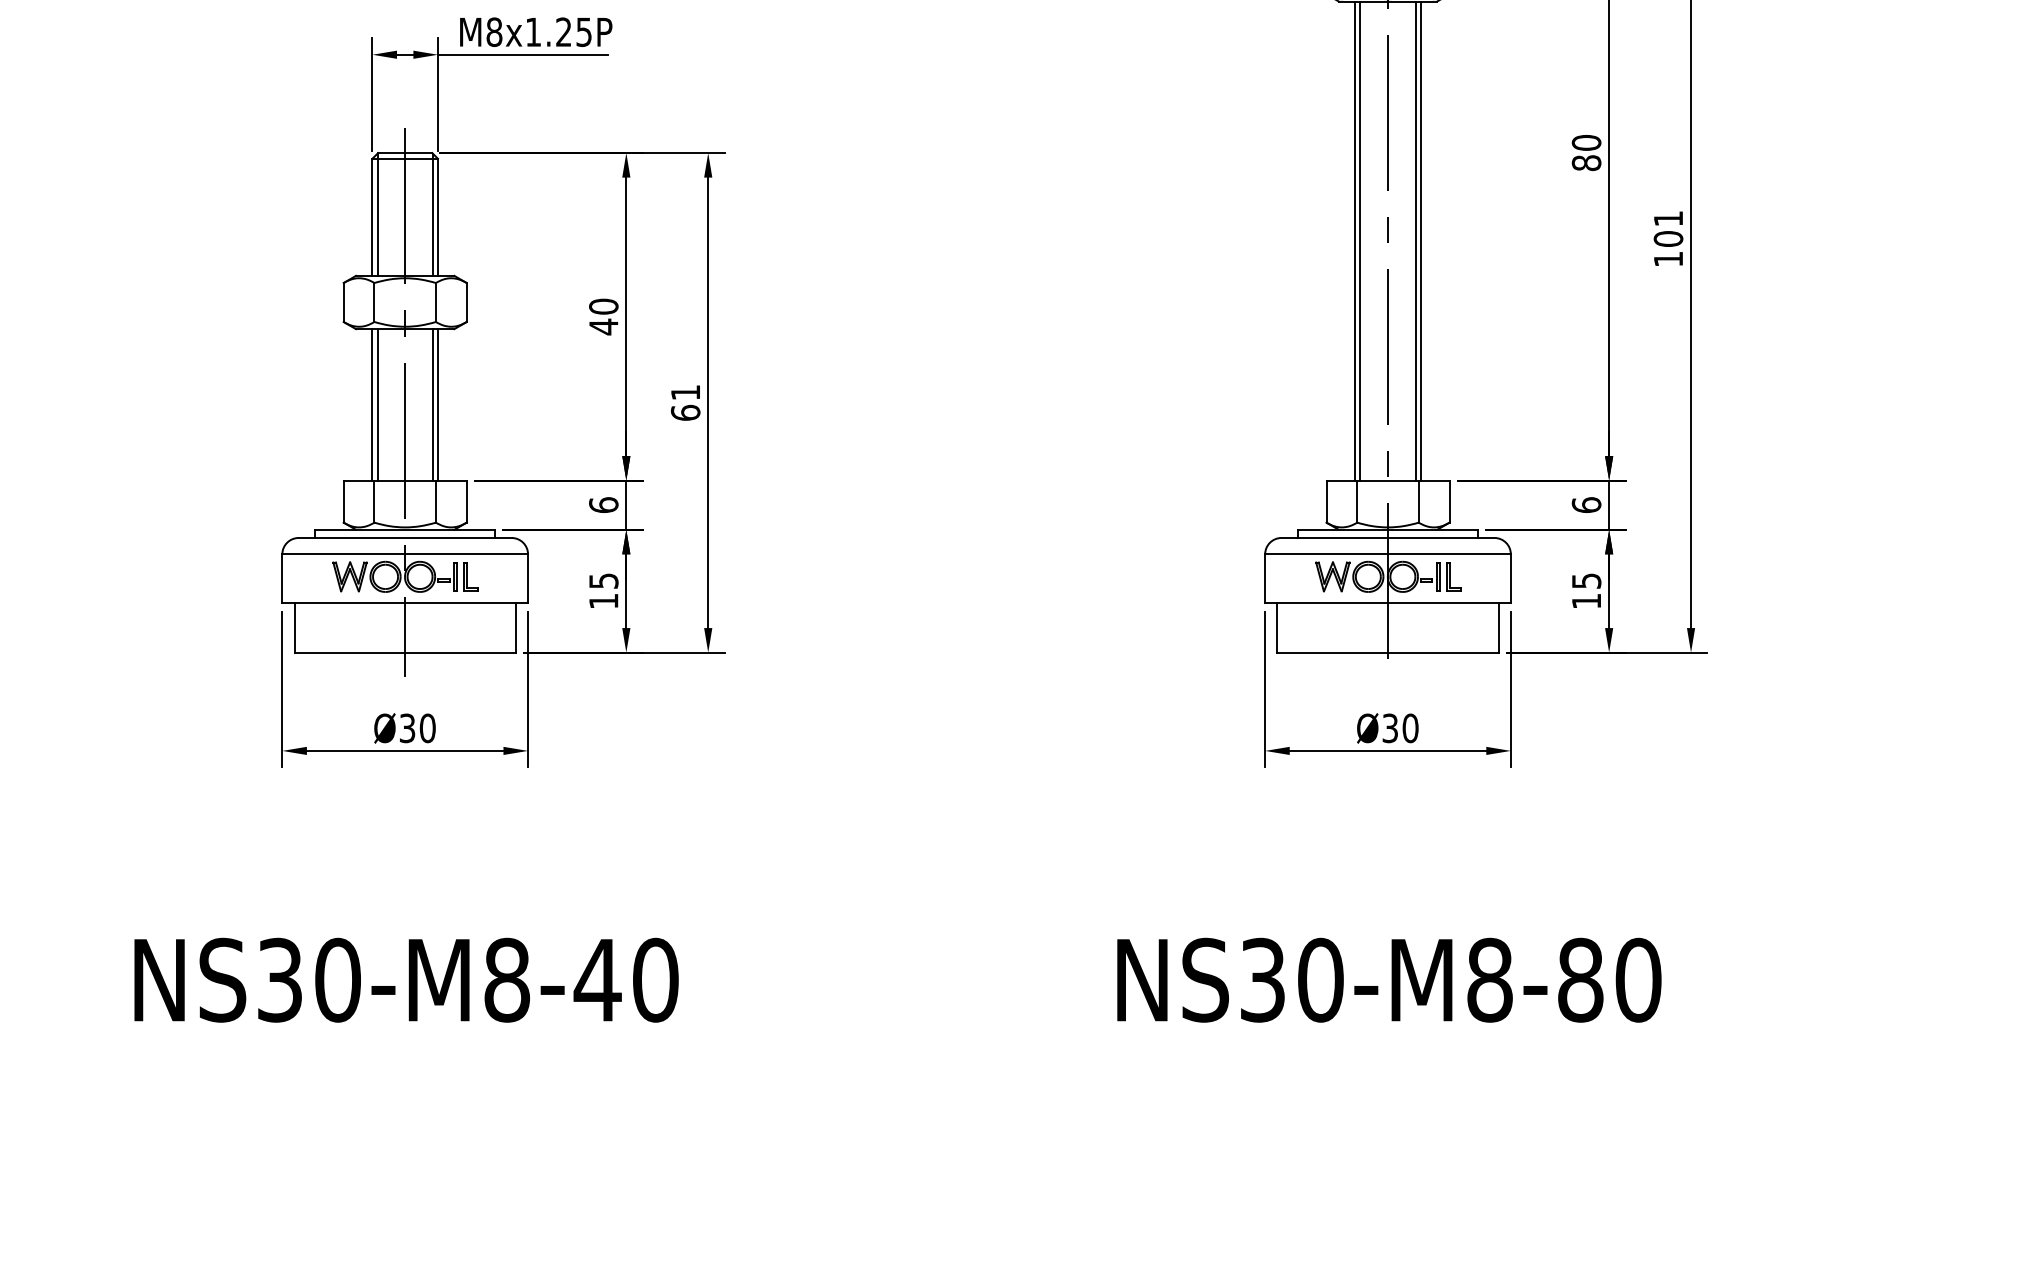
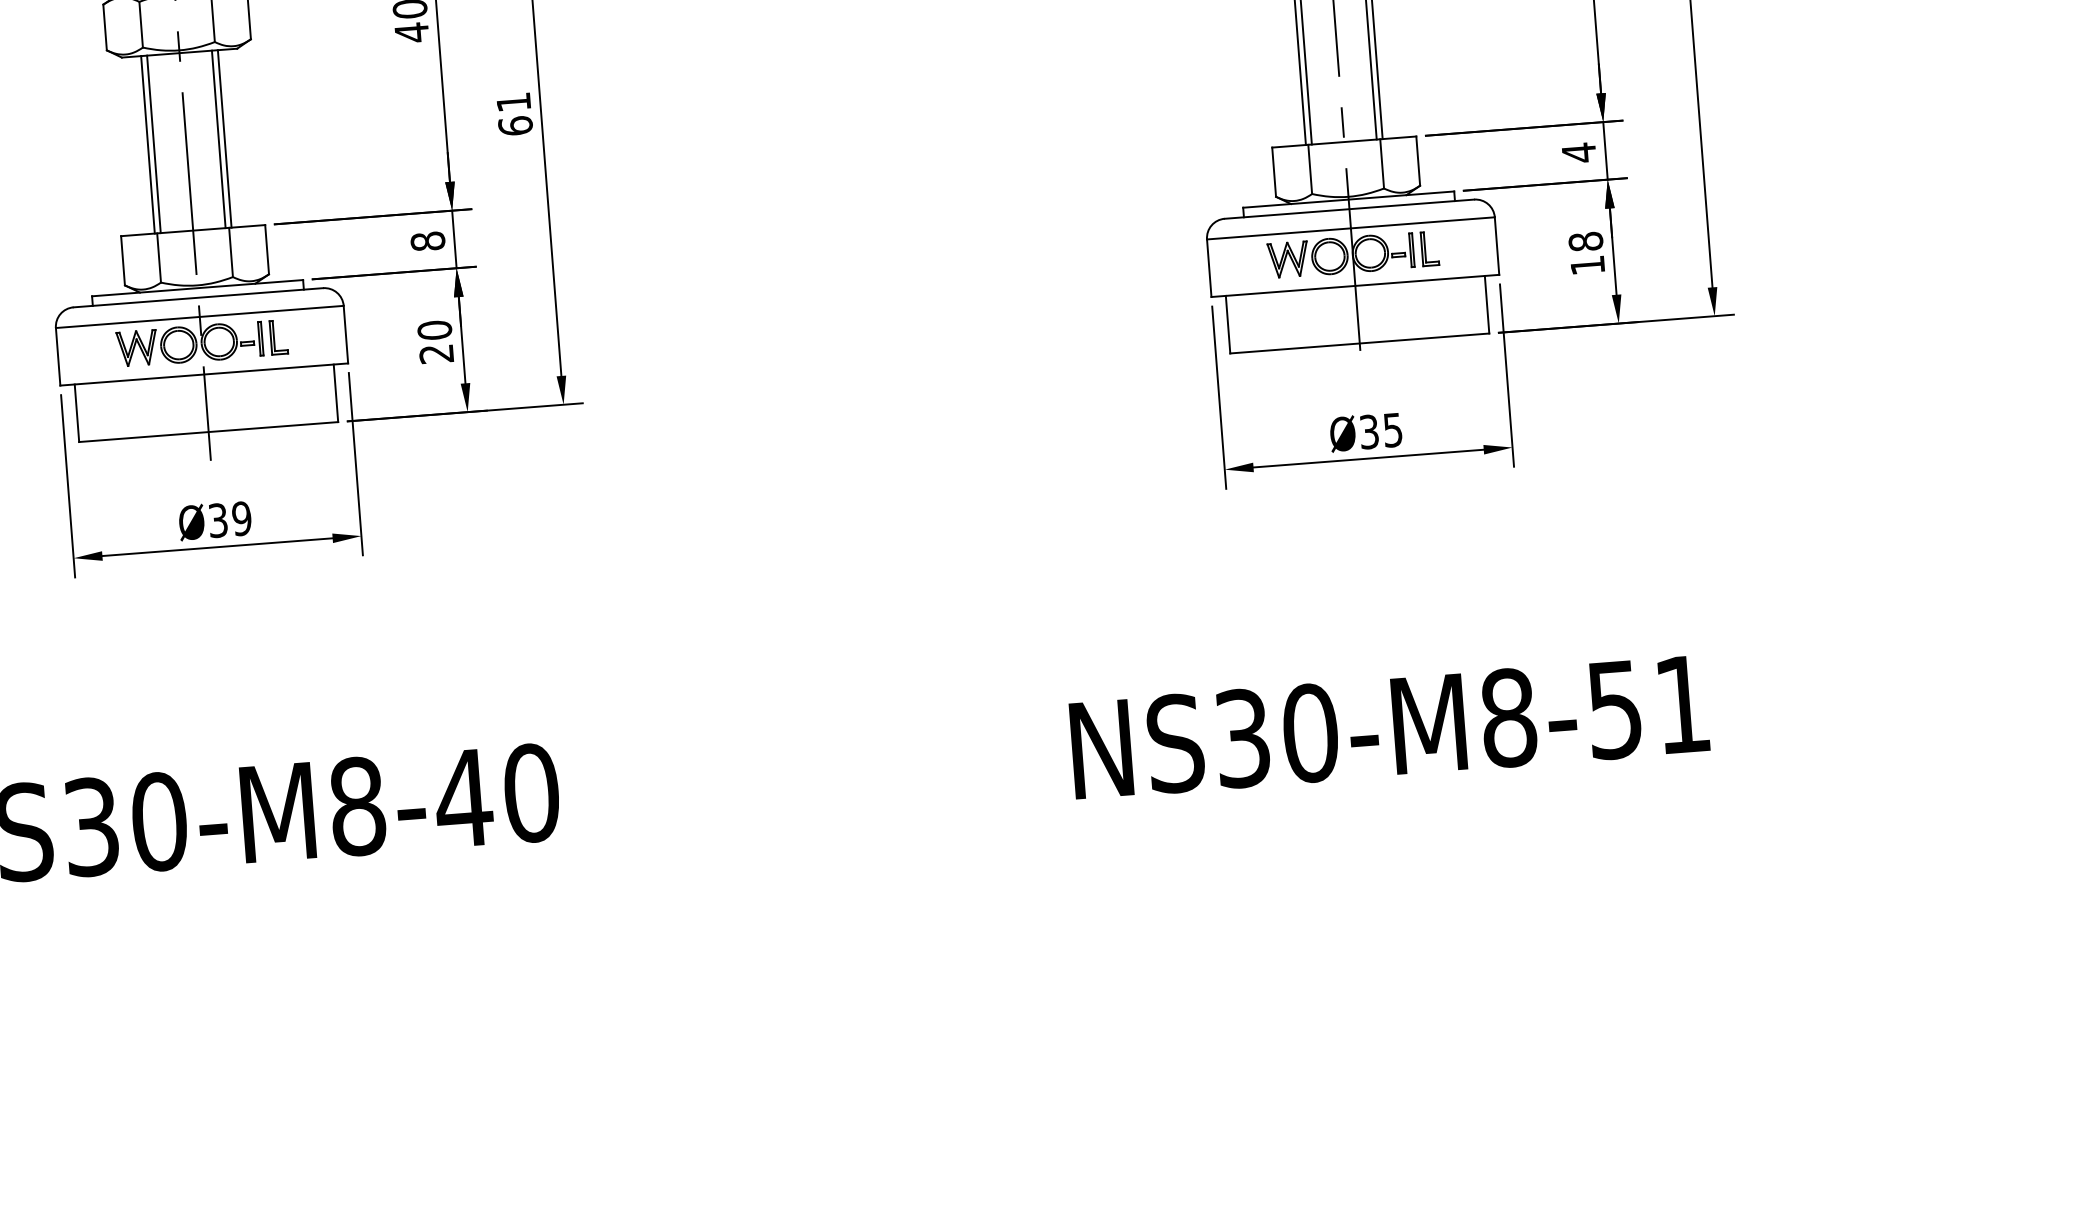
text: (1586, 504) -> (1578, 152), 6 -> 4
text: (603, 505) -> (427, 241), 6 -> 8
text: (1586, 580) -> (1585, 241), 15 -> 18
text: (603, 591) -> (435, 342), 15 -> 20
text: (427, 728) -> (241, 518), Ø30 -> Ø39
text: (1410, 728) -> (1392, 430), Ø30 -> Ø35
text: (1609, 979) -> (1648, 706), NS30-M8-80 -> NS30-M8-51

